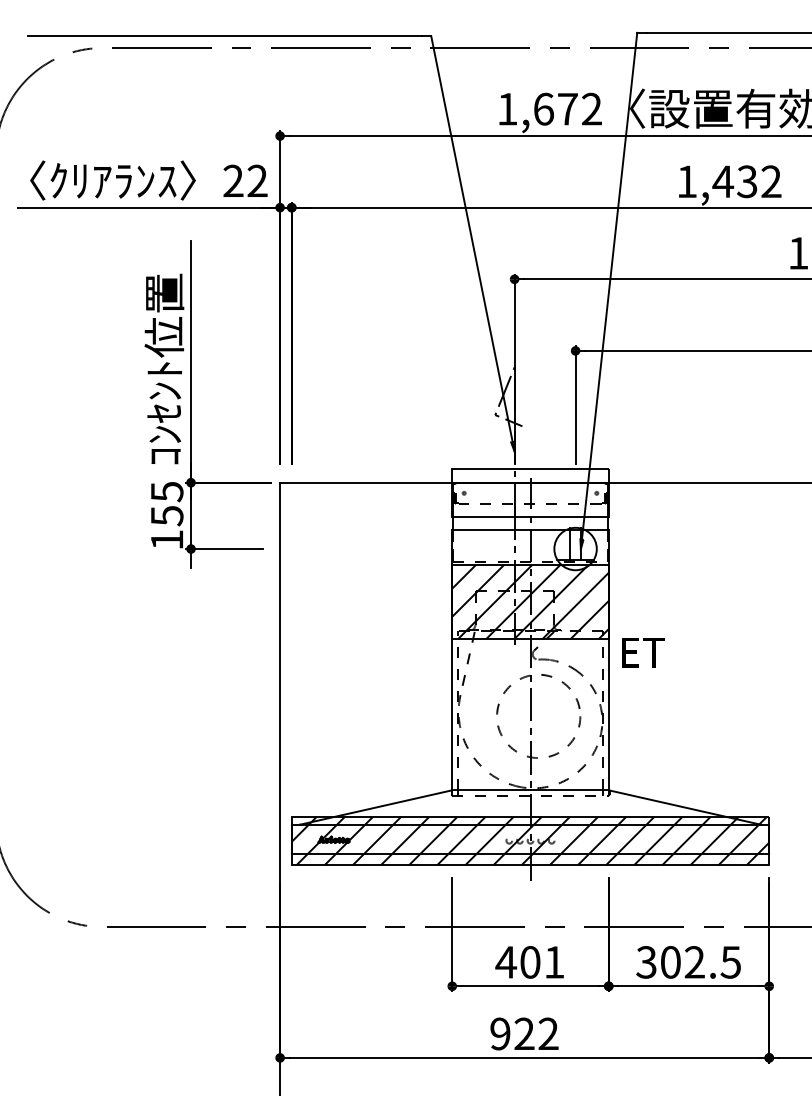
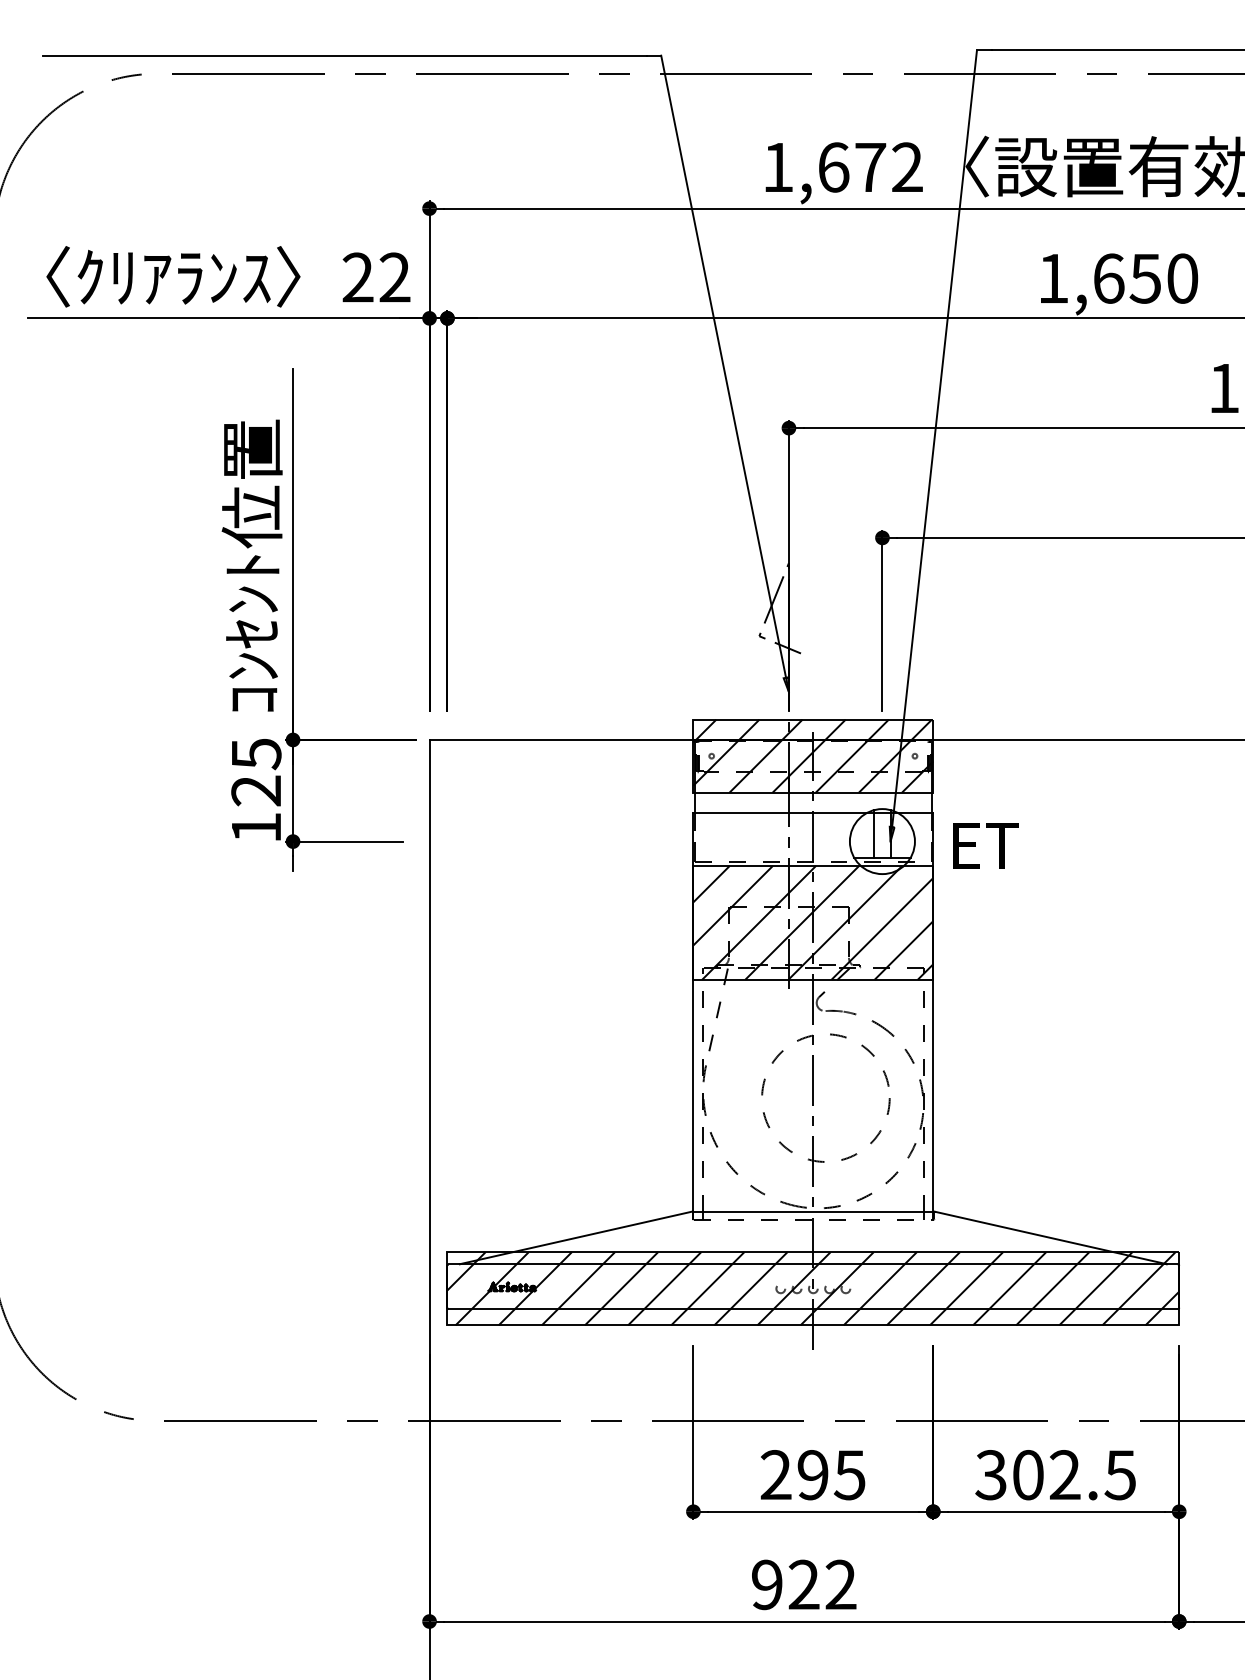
text: (746, 181) -> (1144, 278), 1,432 -> 1,650
hatch: (530, 493) -> (813, 756), added
text: (166, 516) -> (255, 791), 155 -> 125
text: (643, 652) -> (986, 845), moved
text: (529, 962) -> (811, 1475), 401 -> 295

